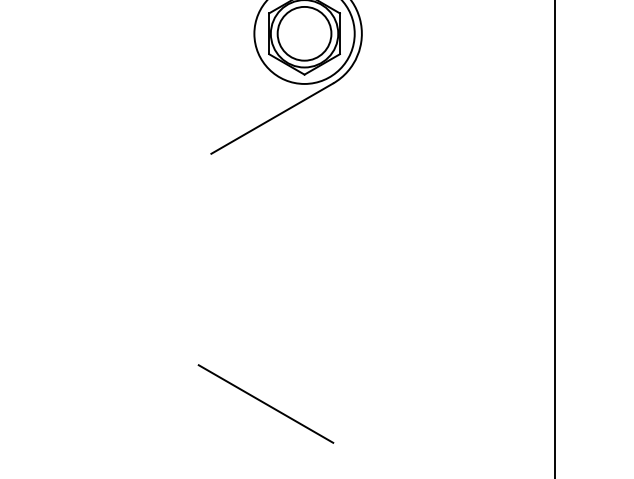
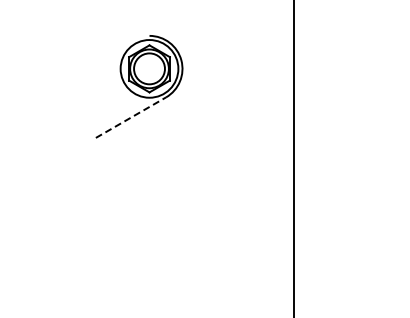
line: (273, 118) -> (131, 117), solid -> dashed
line: (264, 403) -> (126, 281), removed

